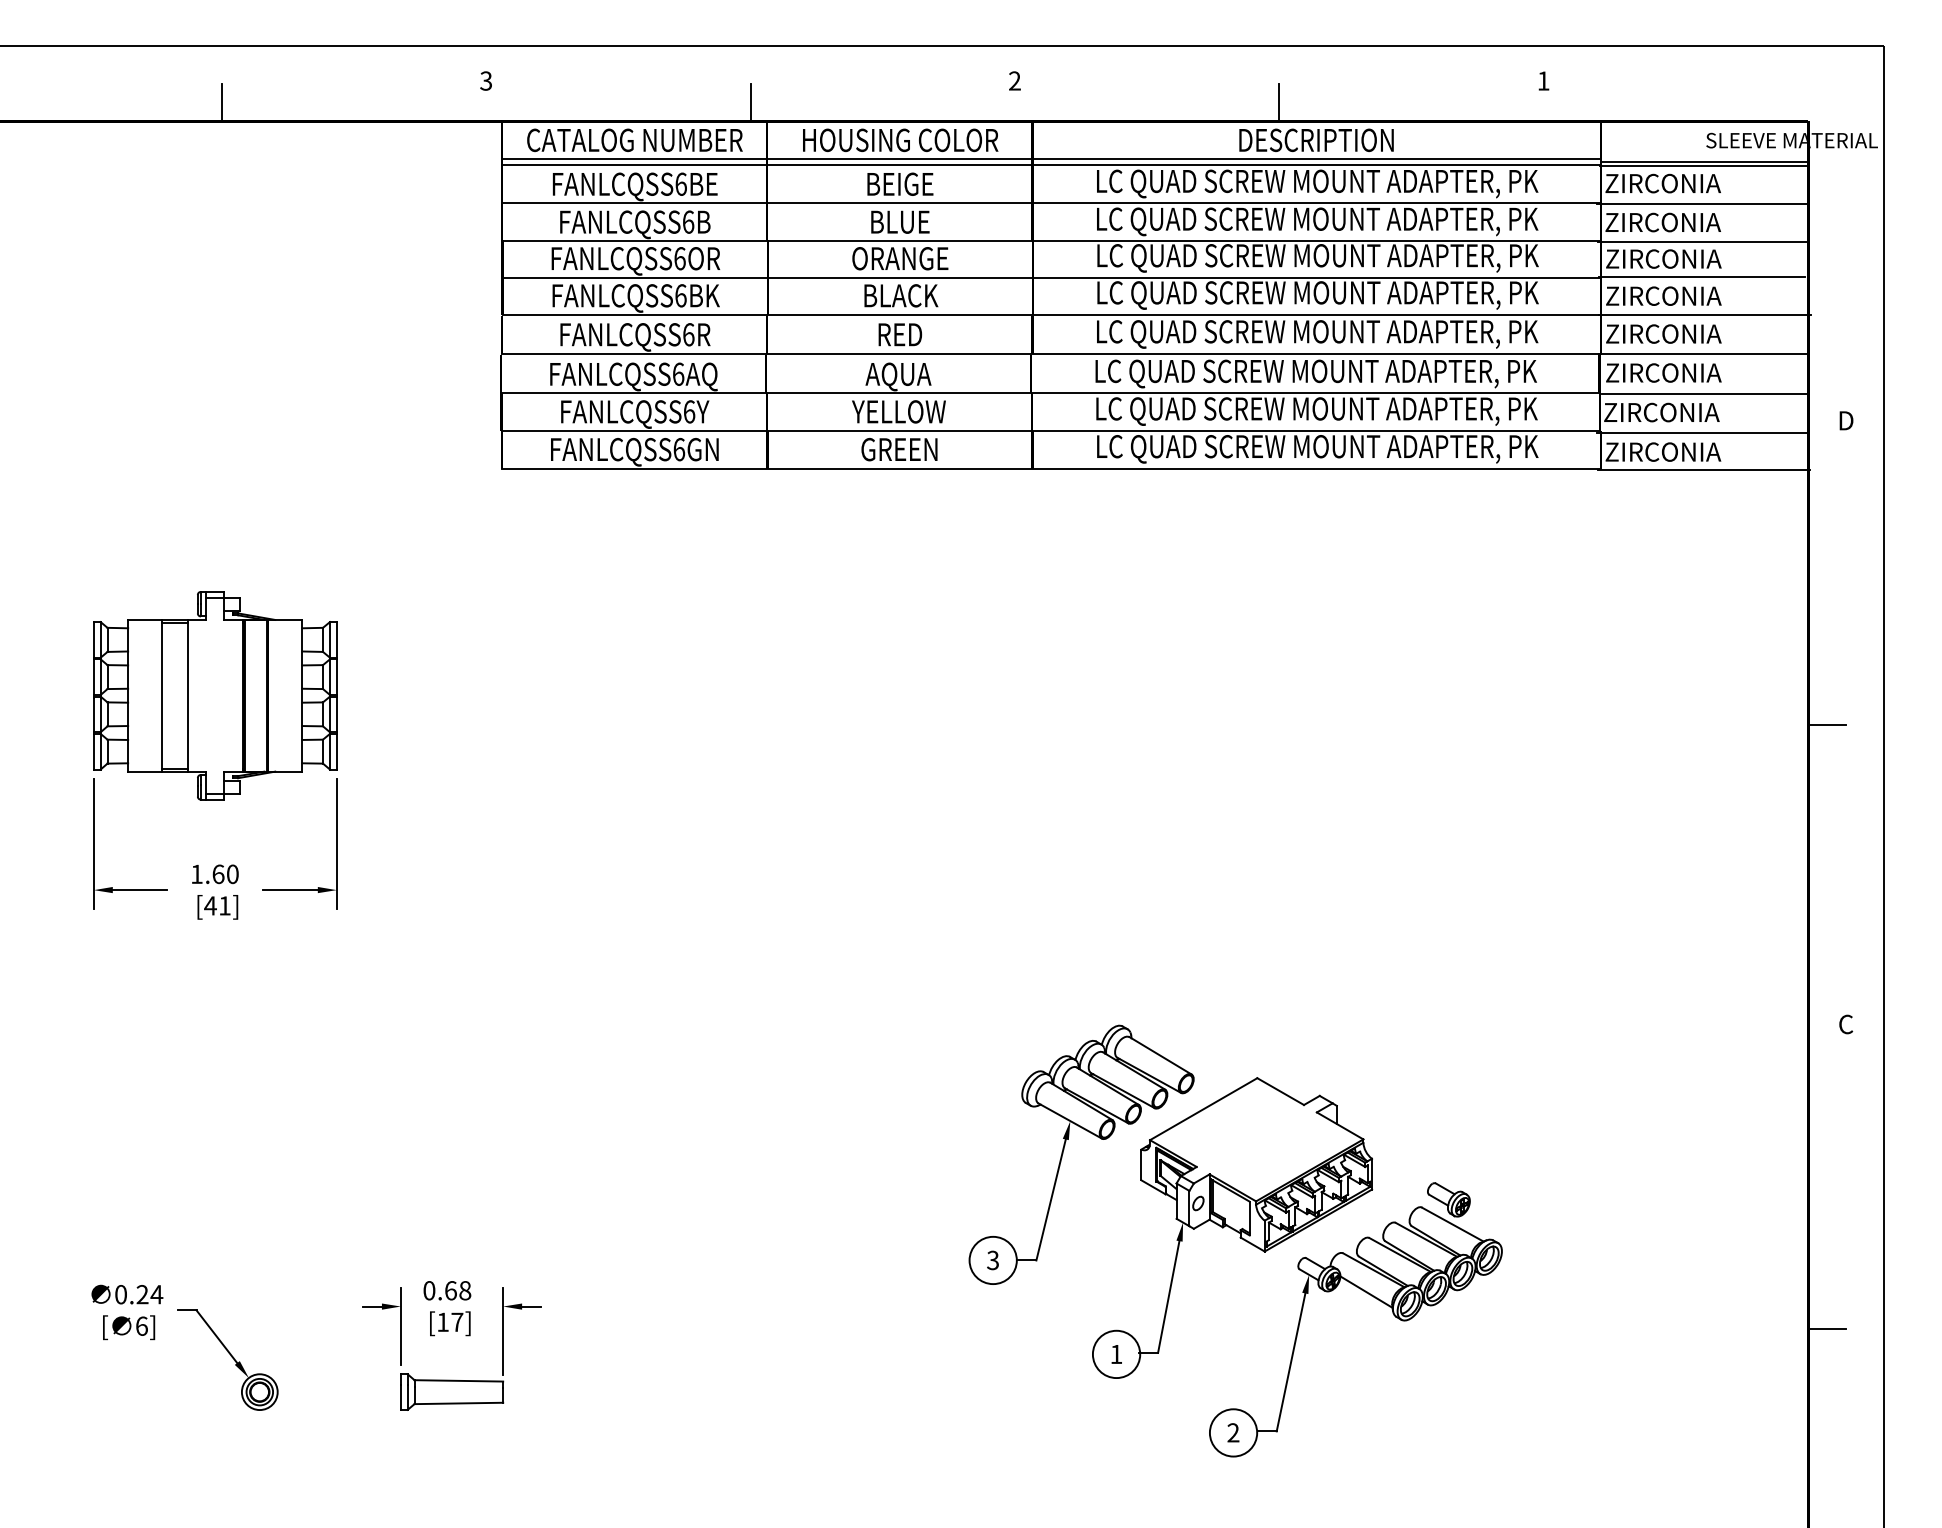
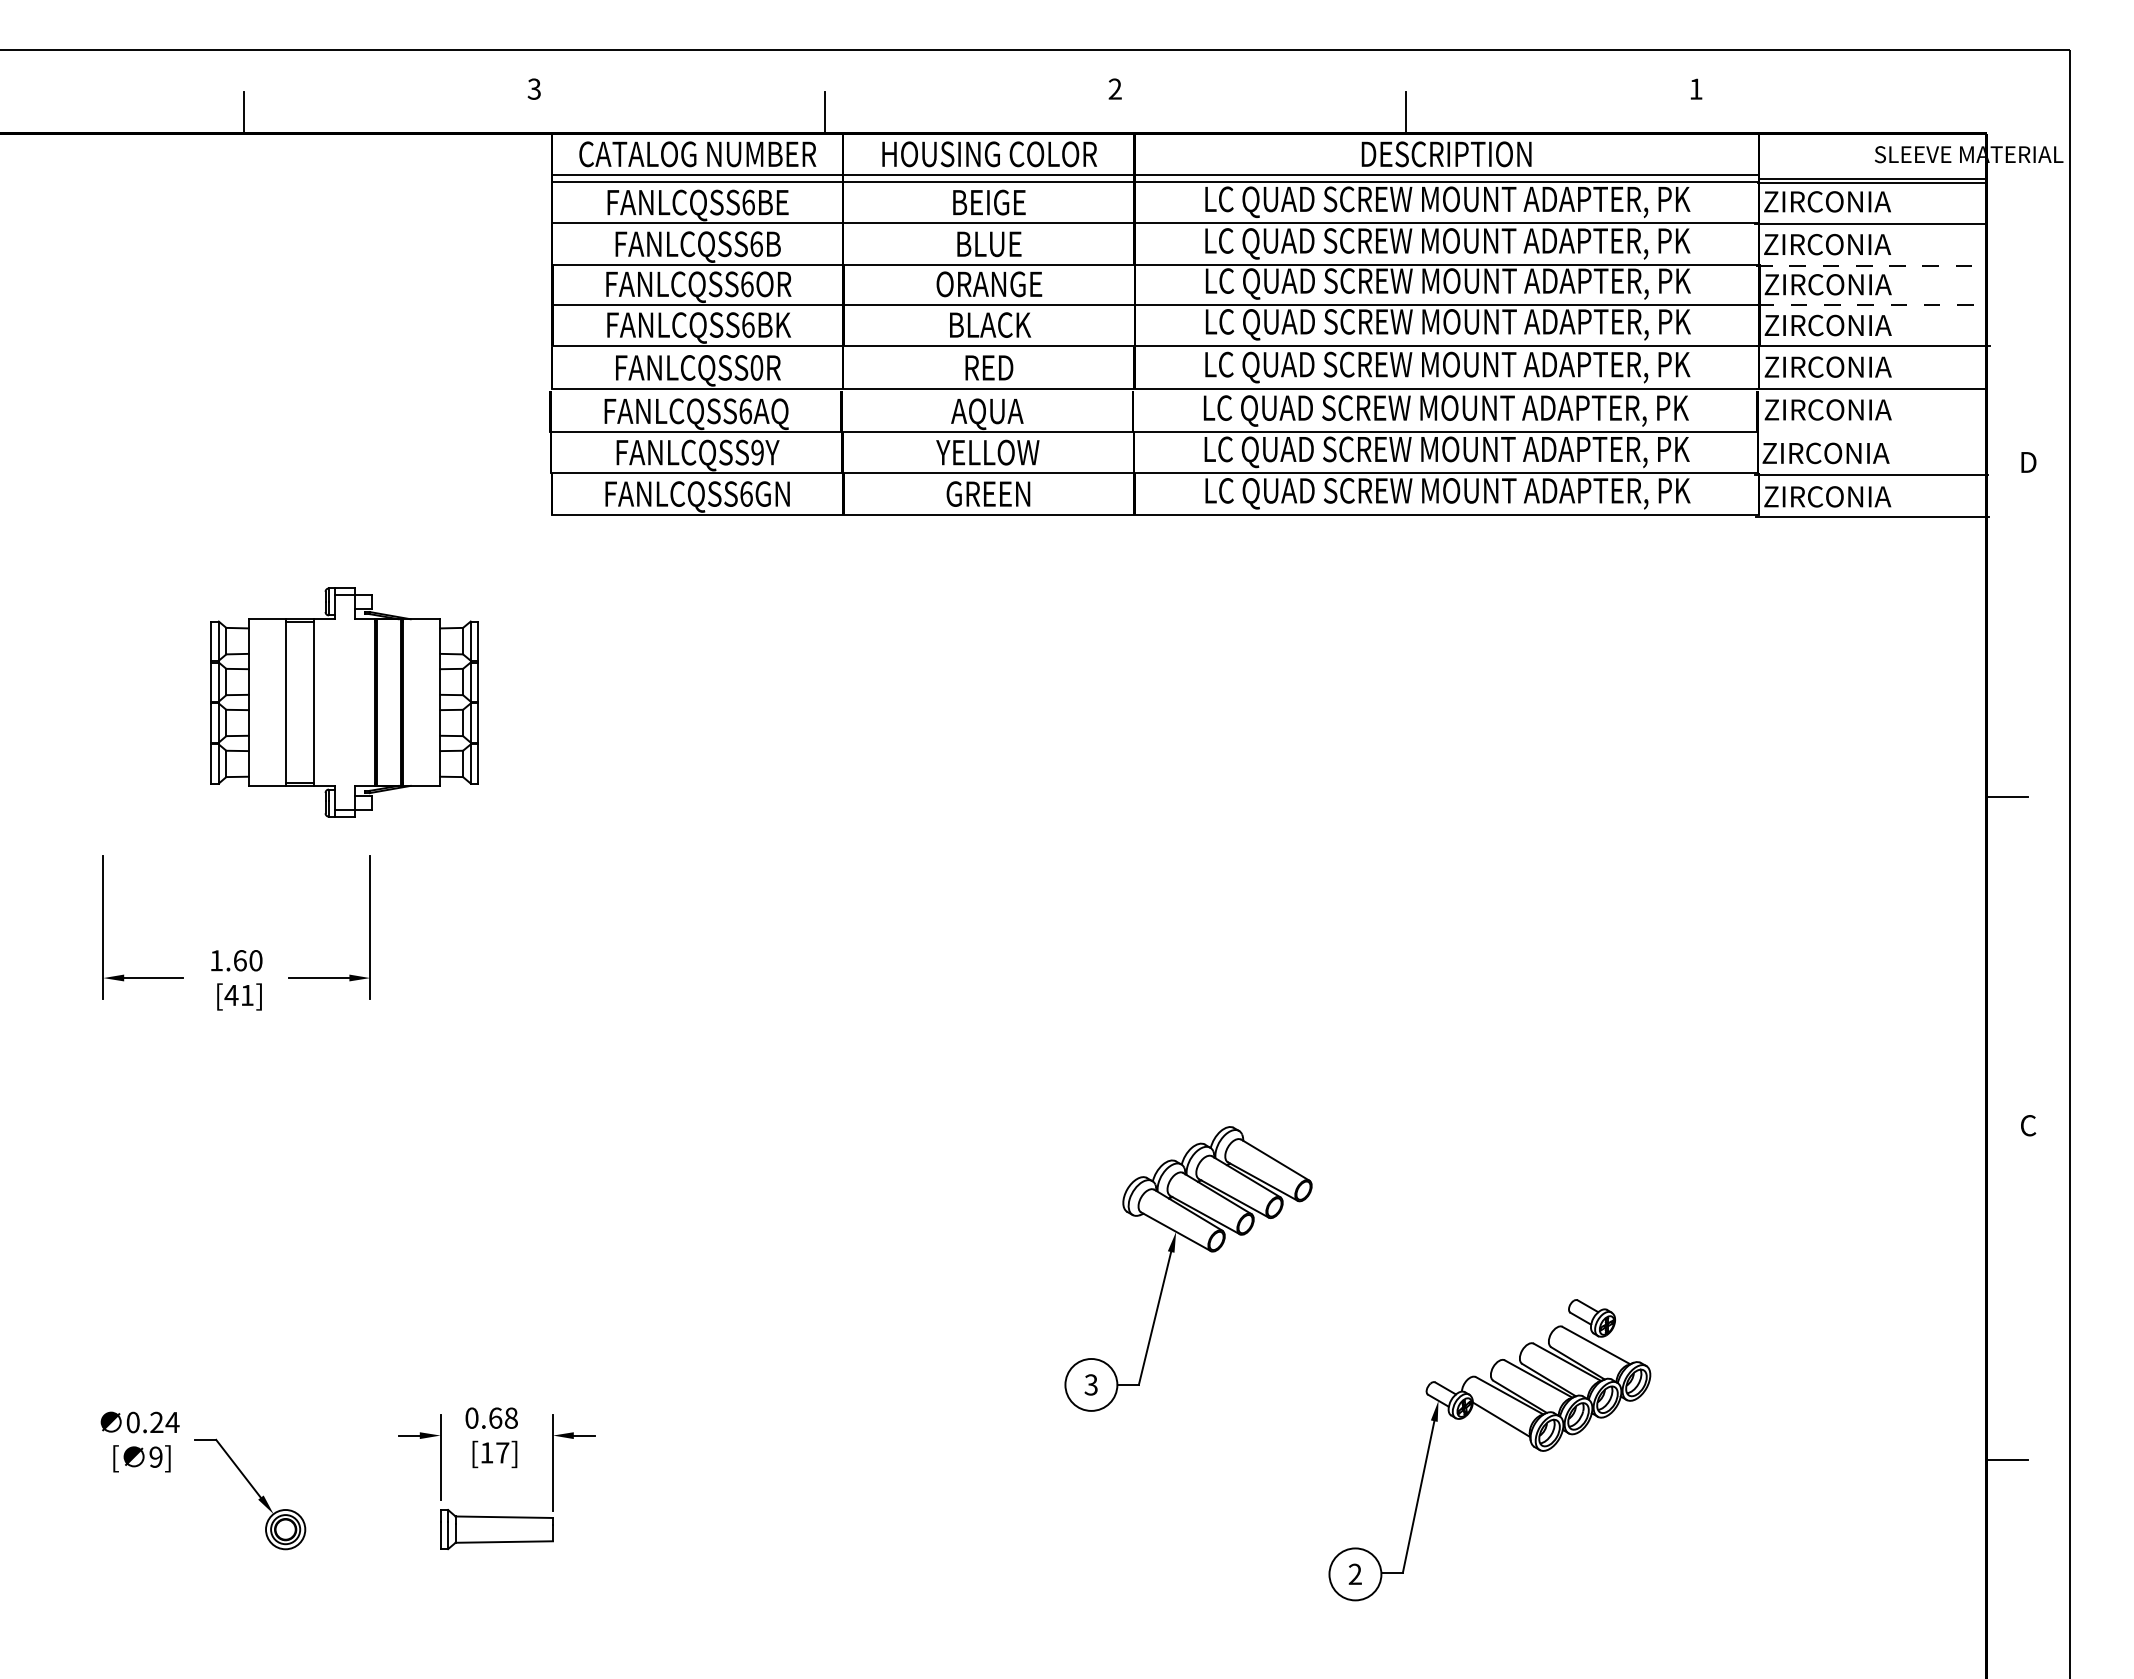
line: (1702, 241) -> (1870, 265), solid -> dashed
line: (1703, 277) -> (1871, 304), solid -> dashed
text: (688, 334) -> (756, 367), FANLCQSS6R -> FANLCQSS0R
line: (1705, 393) -> (1873, 432), removed
text: (689, 411) -> (757, 452), FANLCQSS6Y -> FANLCQSS9Y
part: (215, 695) -> (344, 702), moved
part: (1232, 1227) -> (1354, 1348), removed
text: (141, 1325) -> (155, 1456), 6] -> 9]

